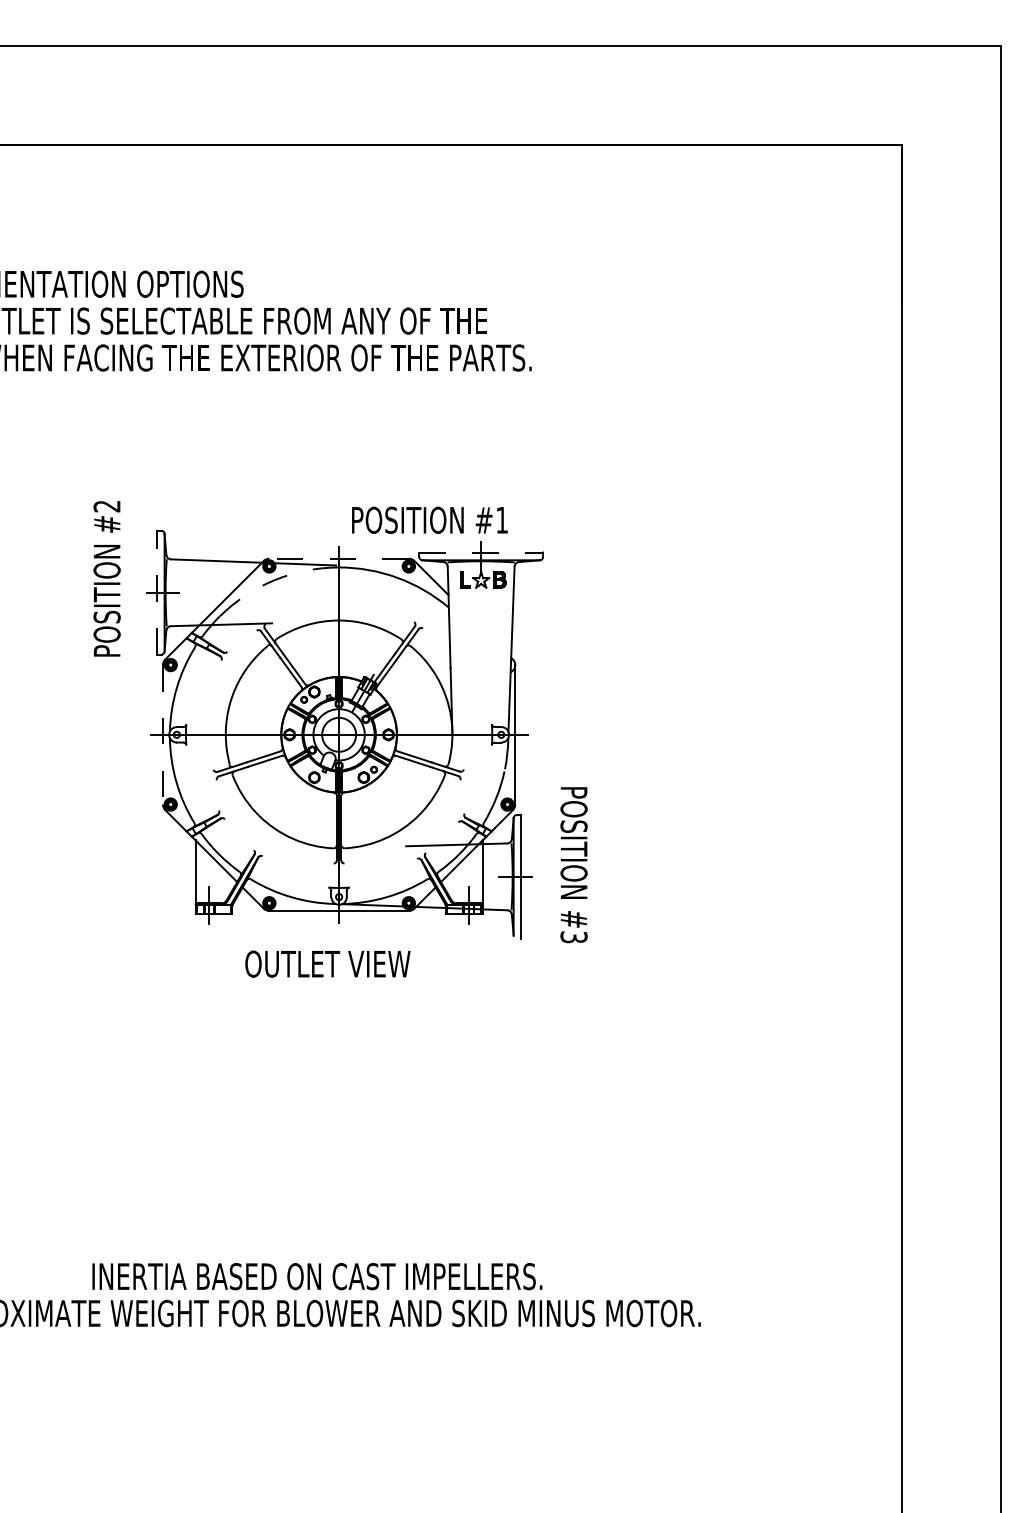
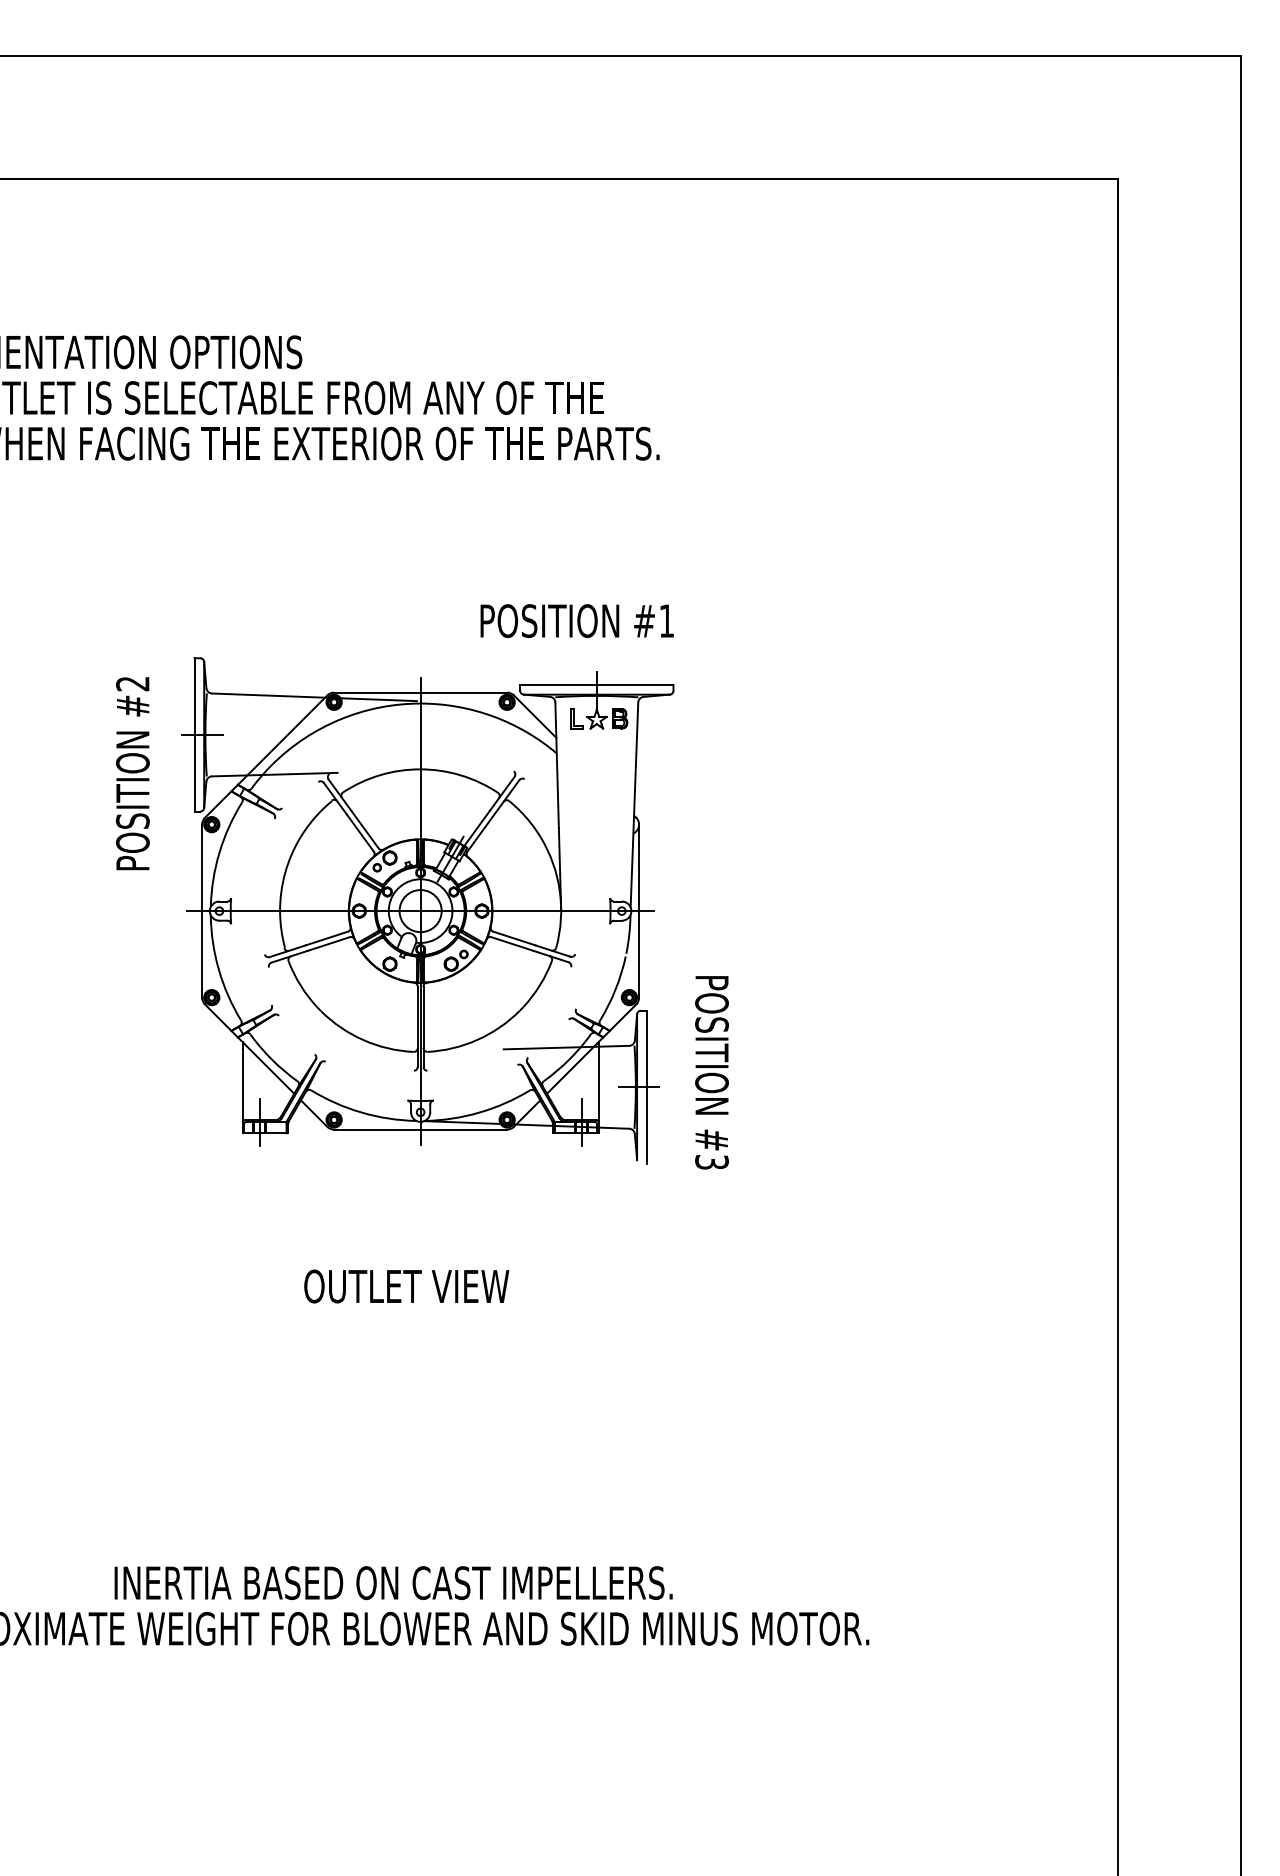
text: (429, 519) -> (576, 620), moved
line: (480, 552) -> (596, 685), dashed -> solid
line: (339, 558) -> (420, 692), dashed -> solid
text: (106, 578) -> (132, 773), moved
arc: (274, 580) -> (340, 719), dashed -> solid
line: (156, 592) -> (194, 734), dashed -> solid
line: (163, 735) -> (202, 911), dashed -> solid
text: (327, 964) -> (406, 1286), moved

